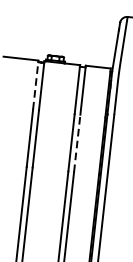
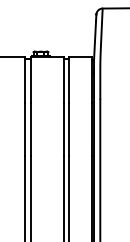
line: (35, 85) -> (25, 80), dashed -> solid
line: (77, 143) -> (69, 129), dashed -> solid

